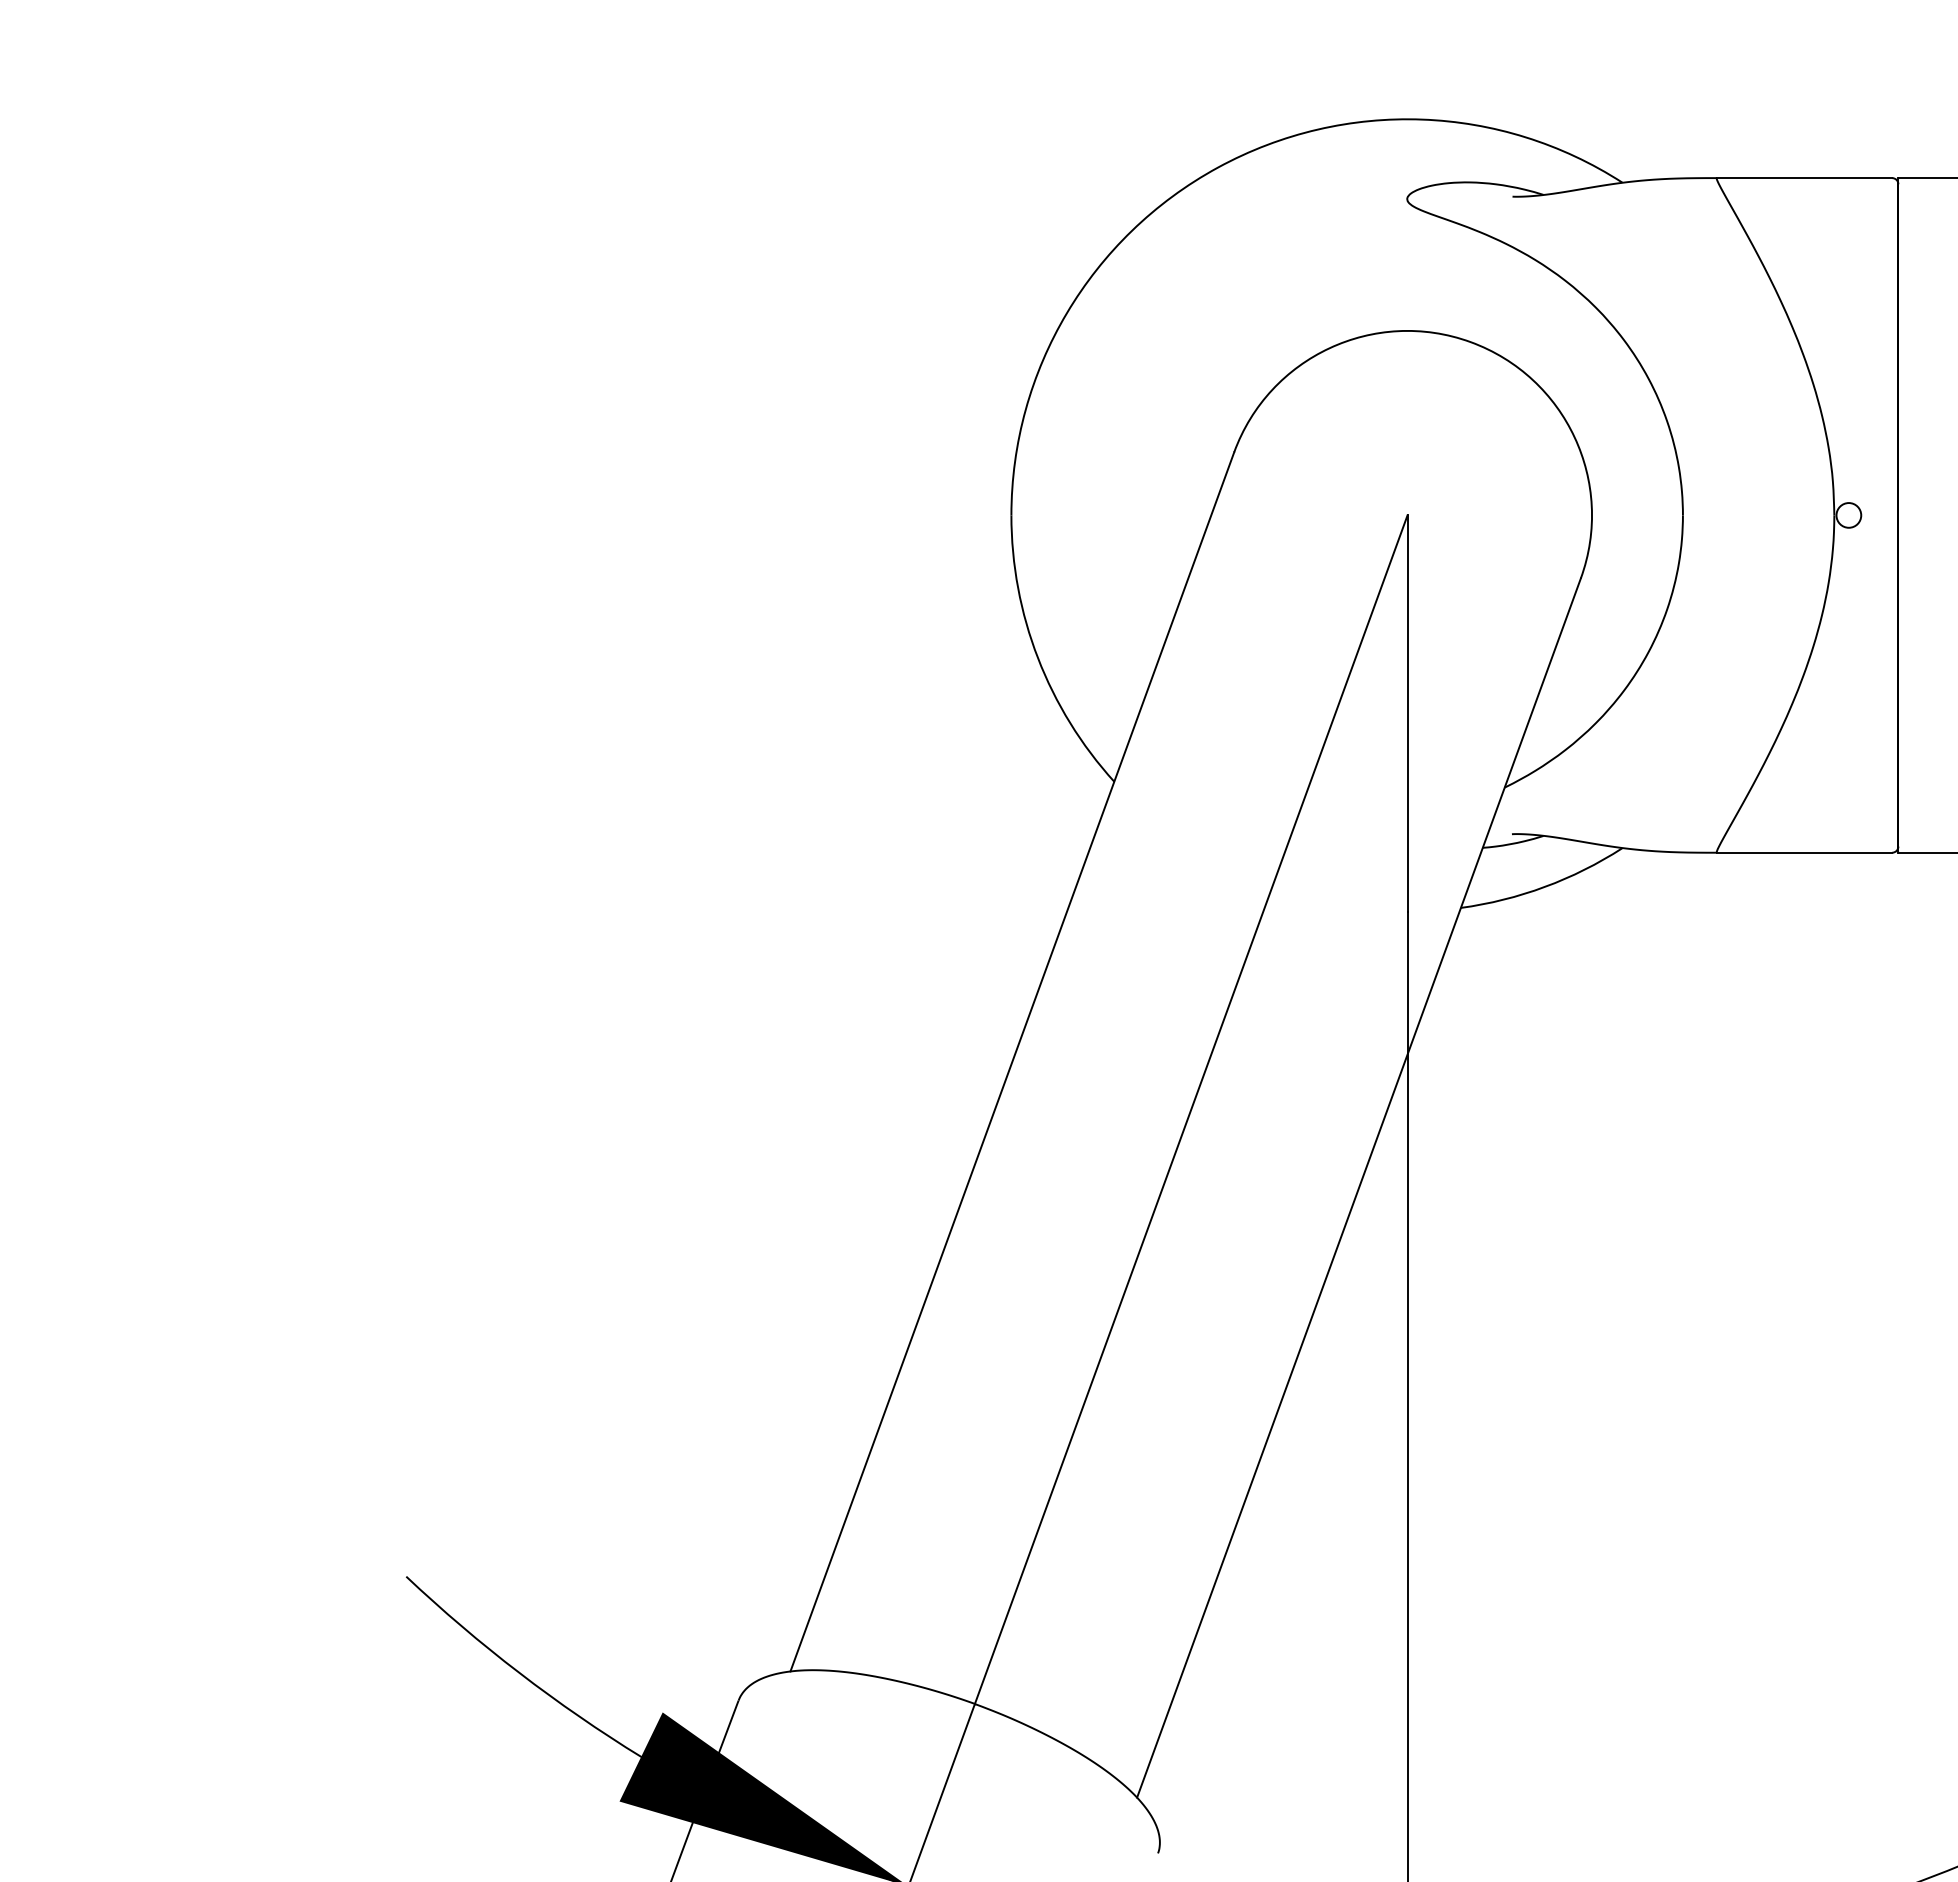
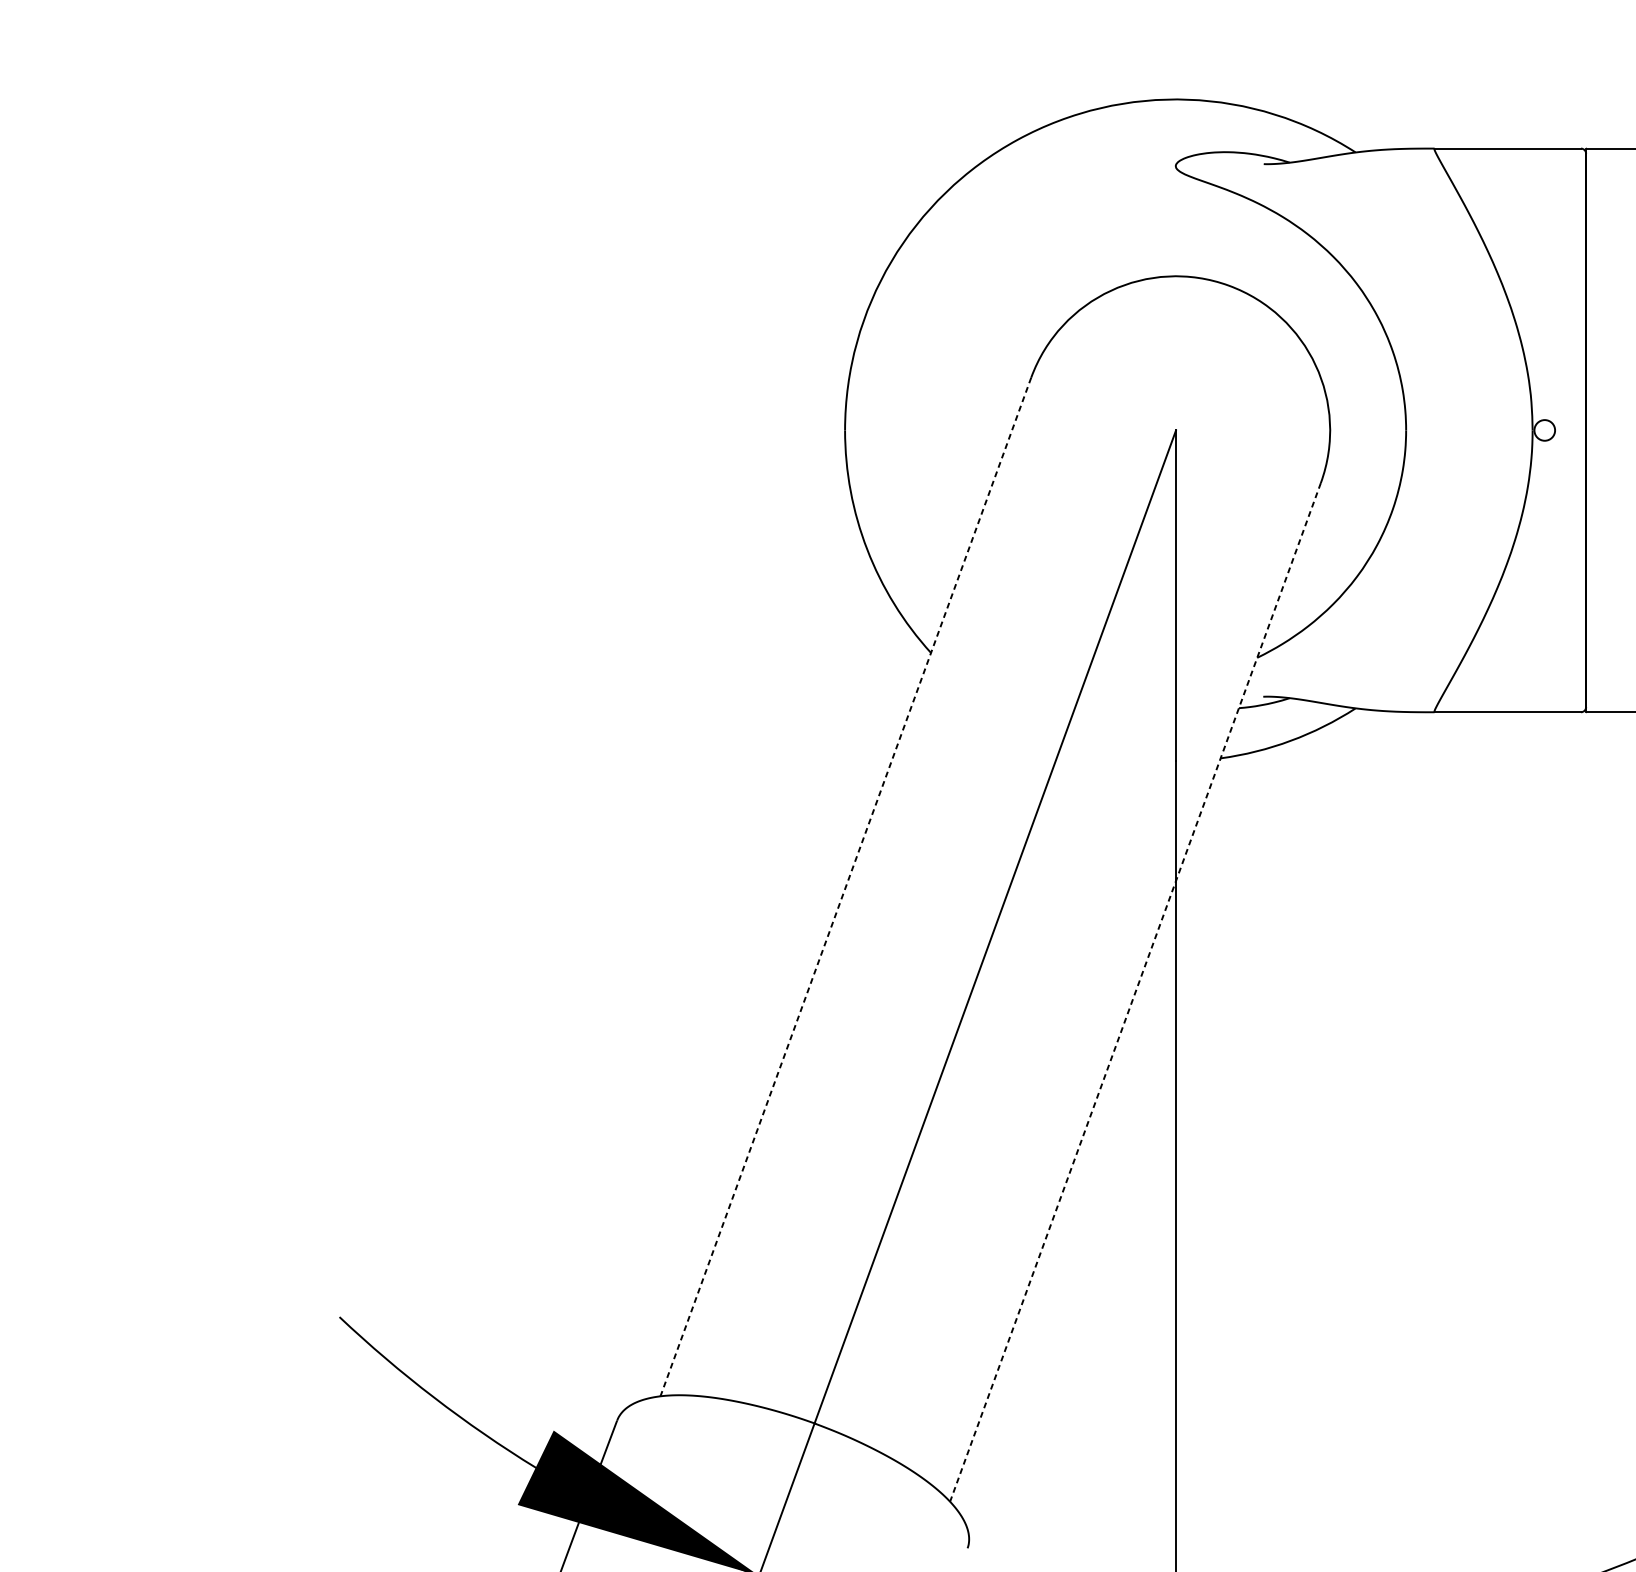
line: (1012, 1061) -> (845, 886), solid -> dashed
line: (1358, 1188) -> (1135, 992), solid -> dashed

